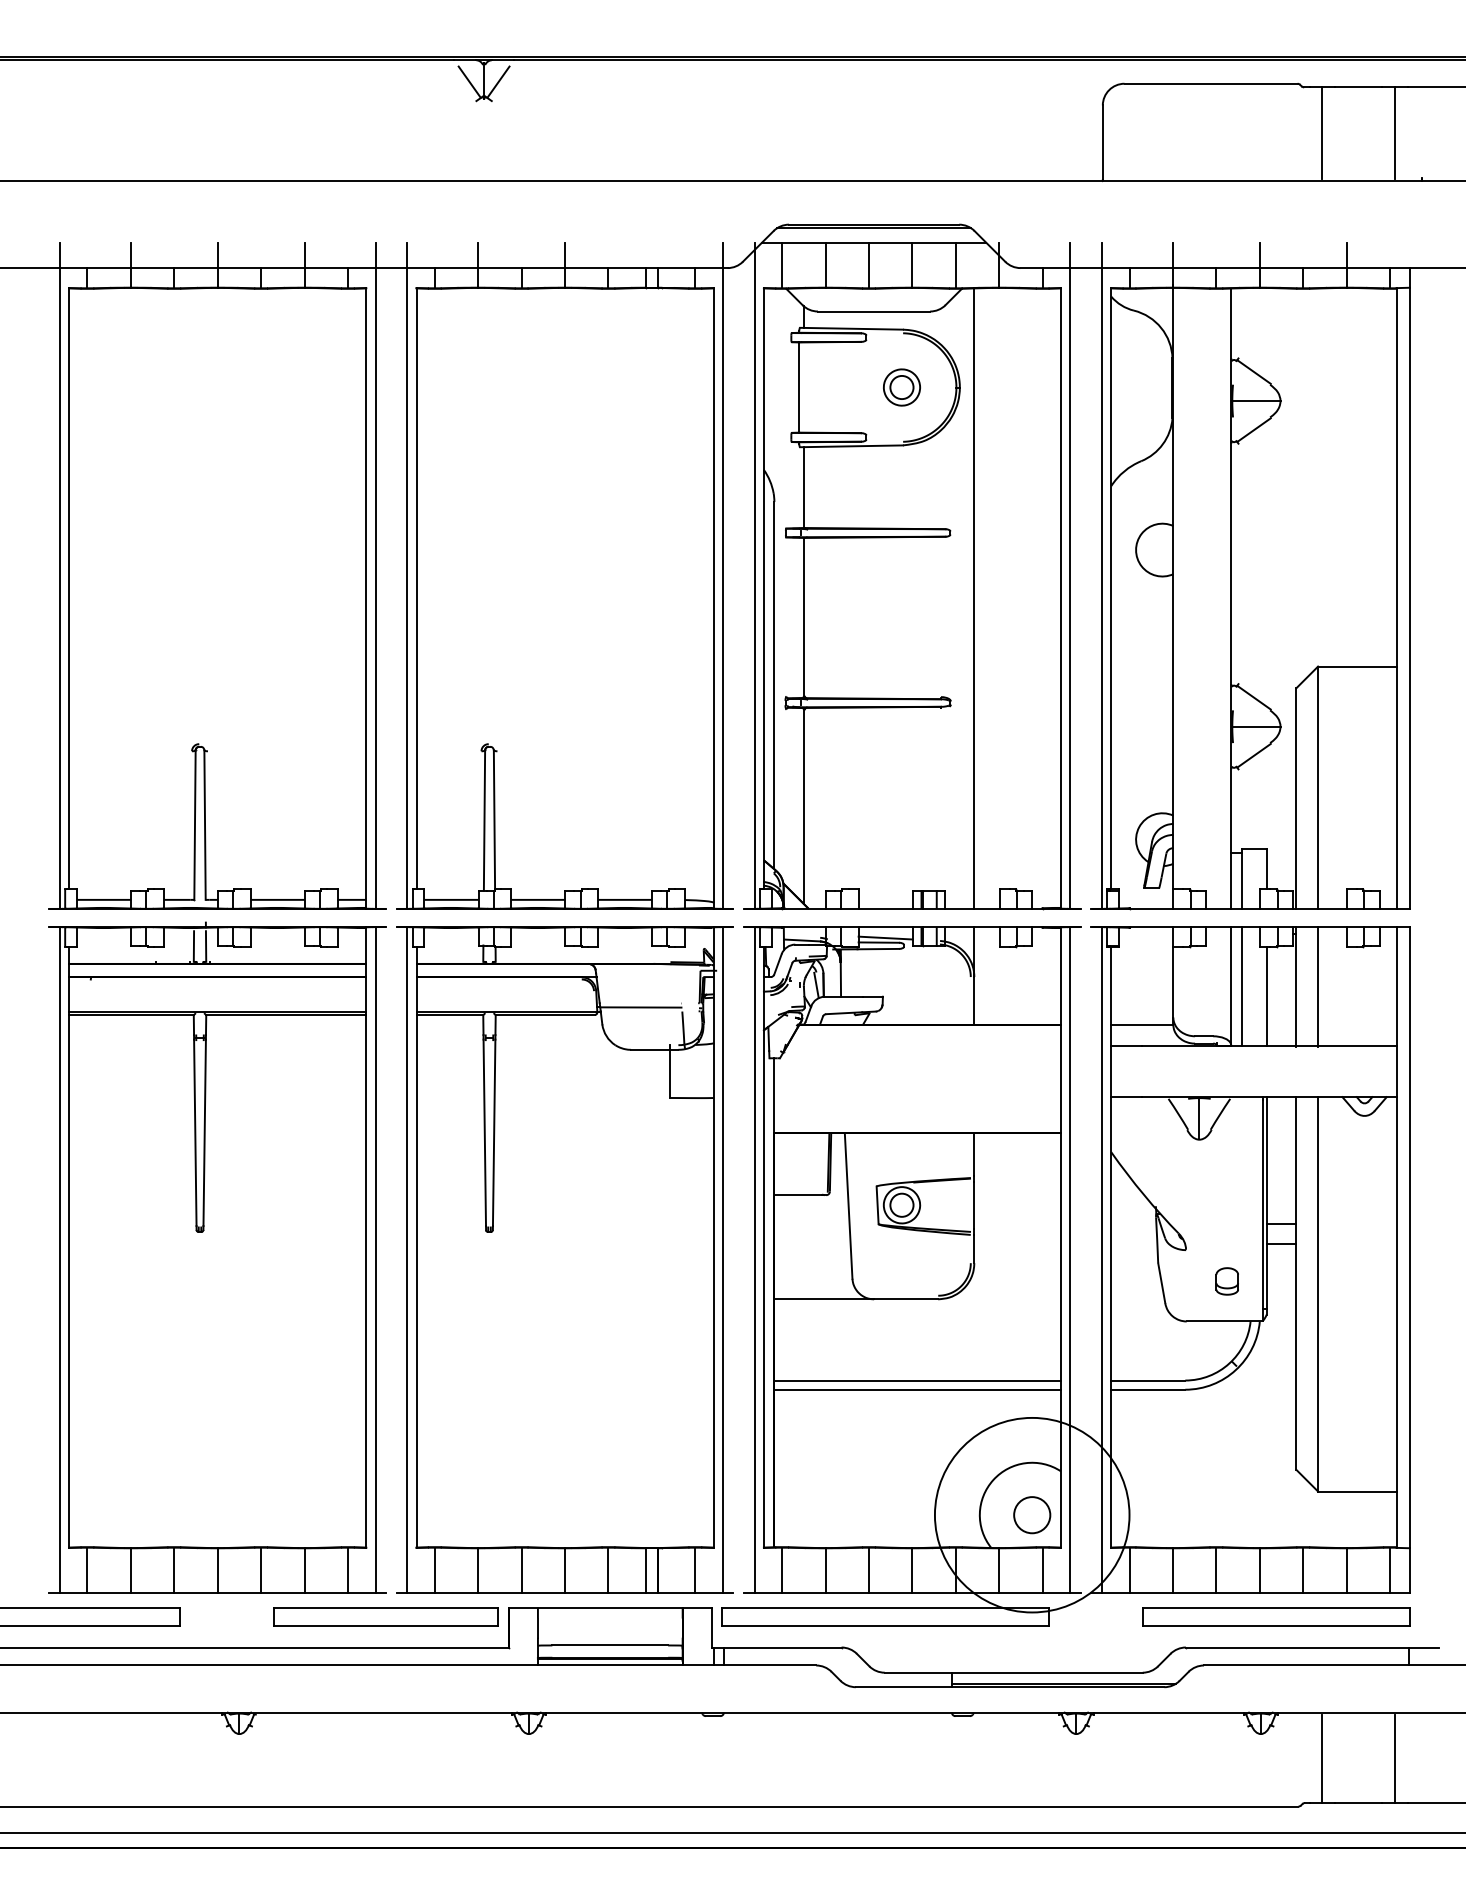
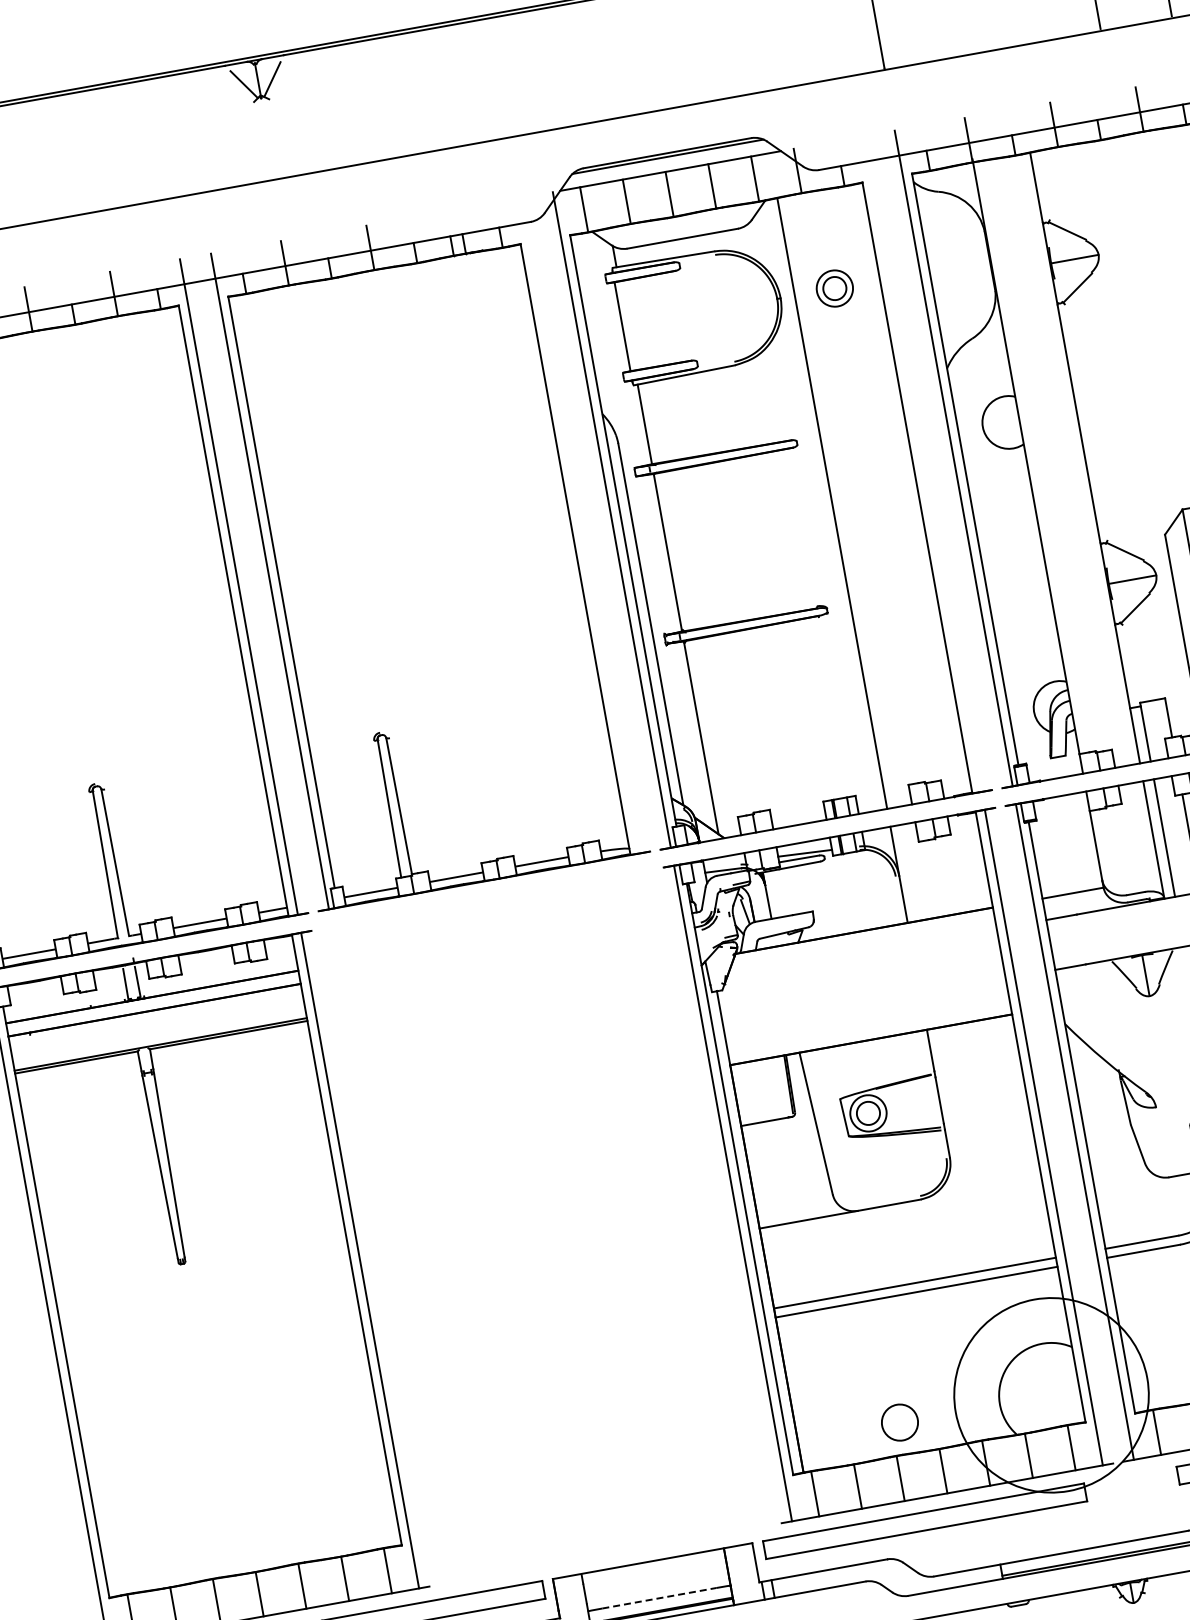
part: (901, 387) -> (834, 288), moved
line: (722, 575) -> (580, 525), removed
line: (1070, 575) -> (922, 463), removed
part: (564, 1259) -> (545, 1226), removed
circle: (1032, 1515) -> (900, 1422), moved
line: (610, 1645) -> (659, 1598), solid -> dashed

